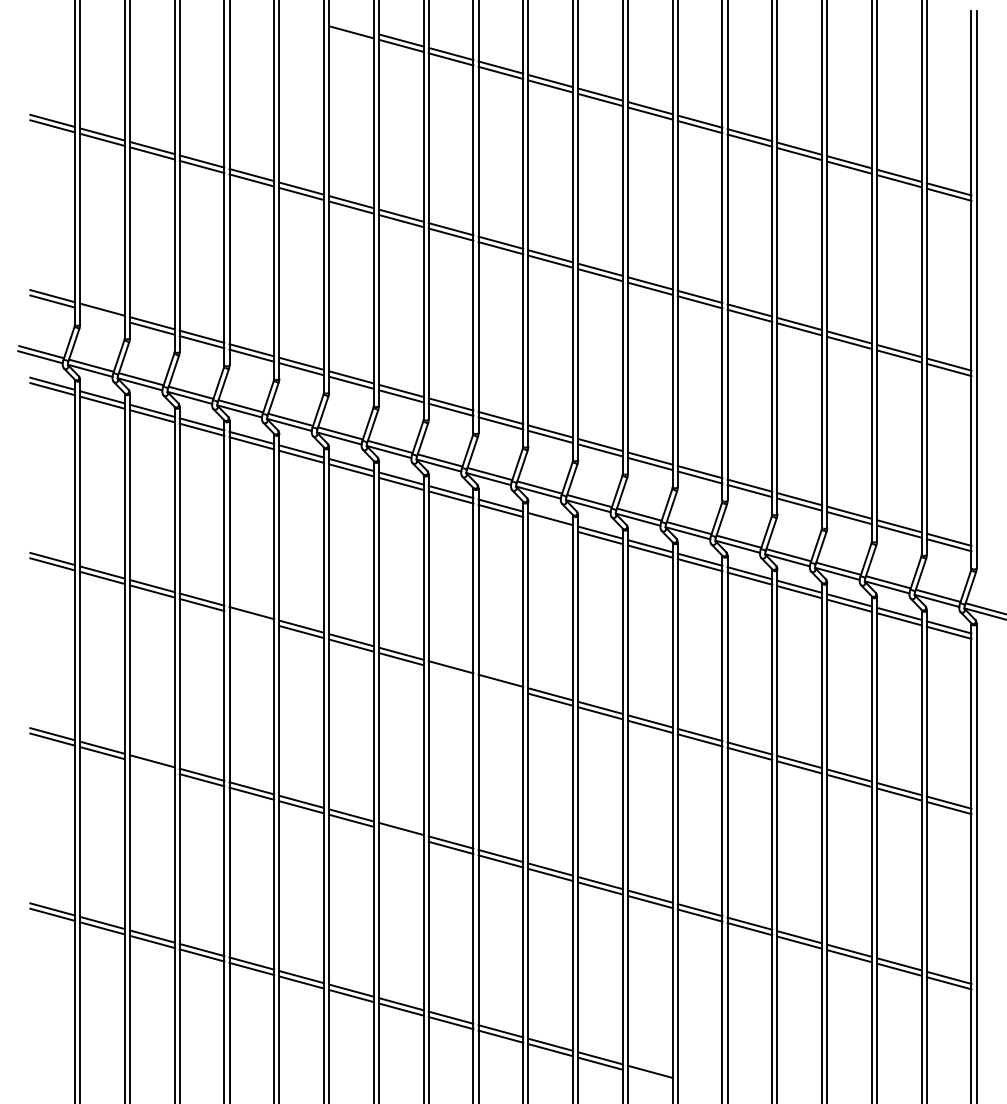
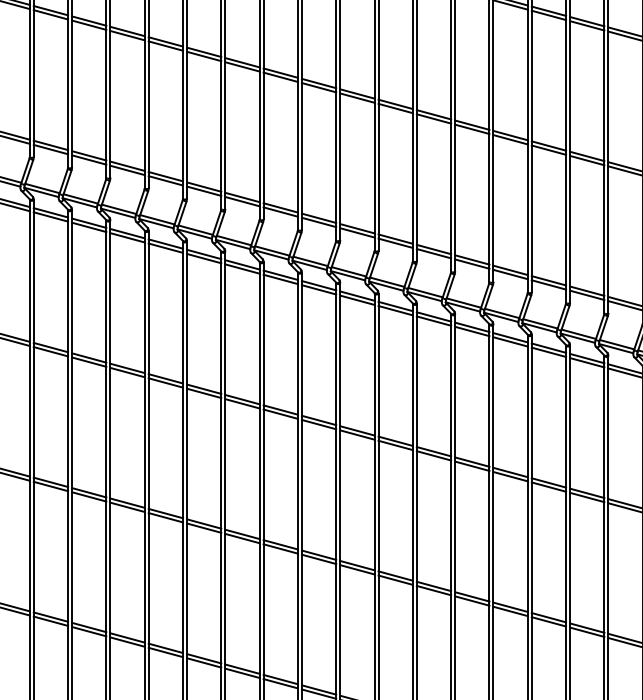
line: (102, 315) -> (50, 149), added
line: (550, 524) -> (395, 310), added
line: (251, 618) -> (165, 382), added
line: (450, 672) -> (318, 424), added
line: (500, 686) -> (357, 435), added
line: (151, 766) -> (88, 496), added
line: (400, 834) -> (280, 549), added

